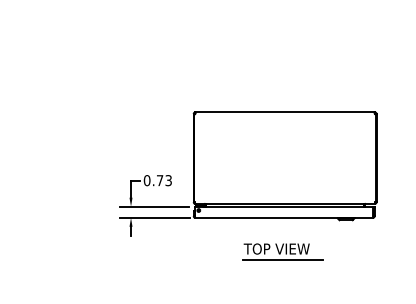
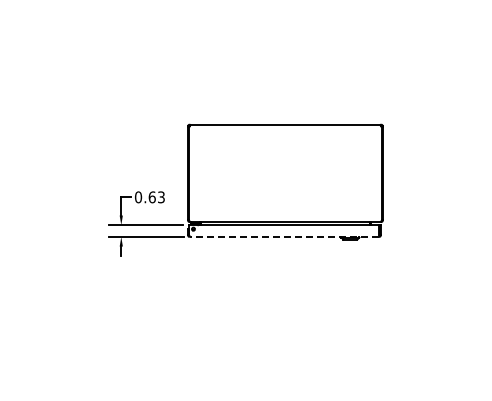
text: (159, 180) -> (151, 197), 0.73 -> 0.63
line: (284, 217) -> (284, 236), solid -> dashed
part: (283, 252) -> (283, 273), removed

